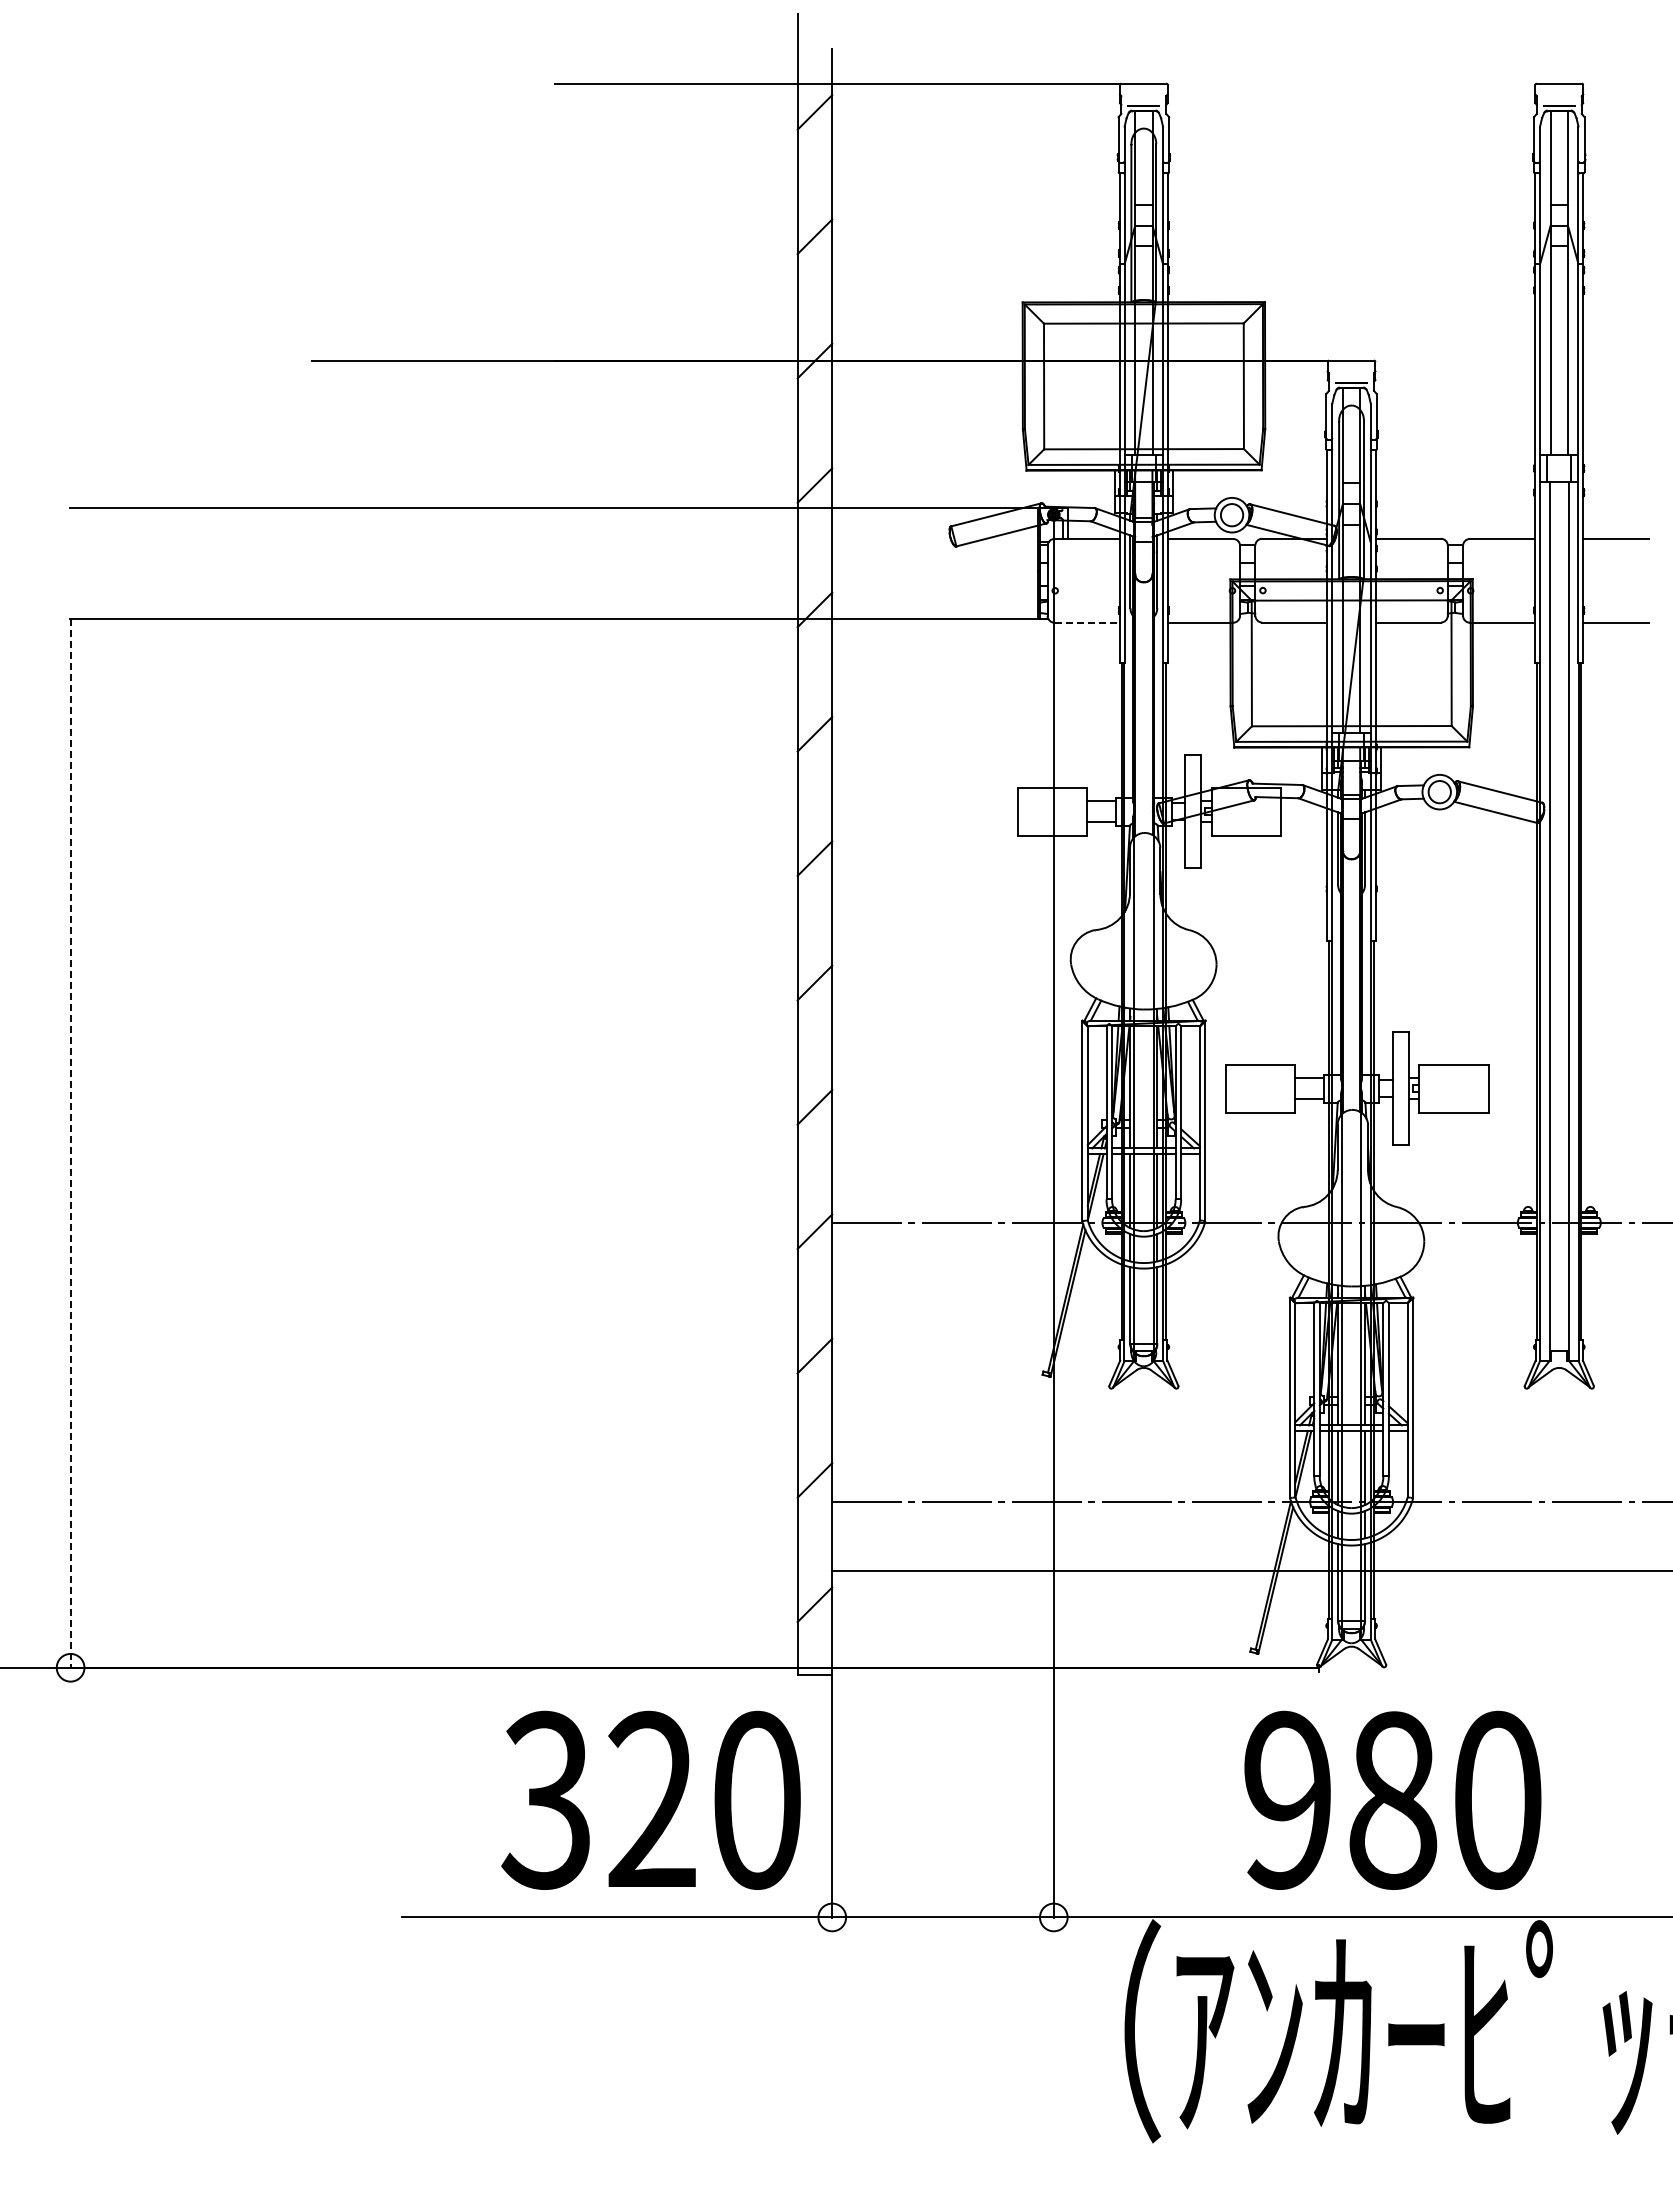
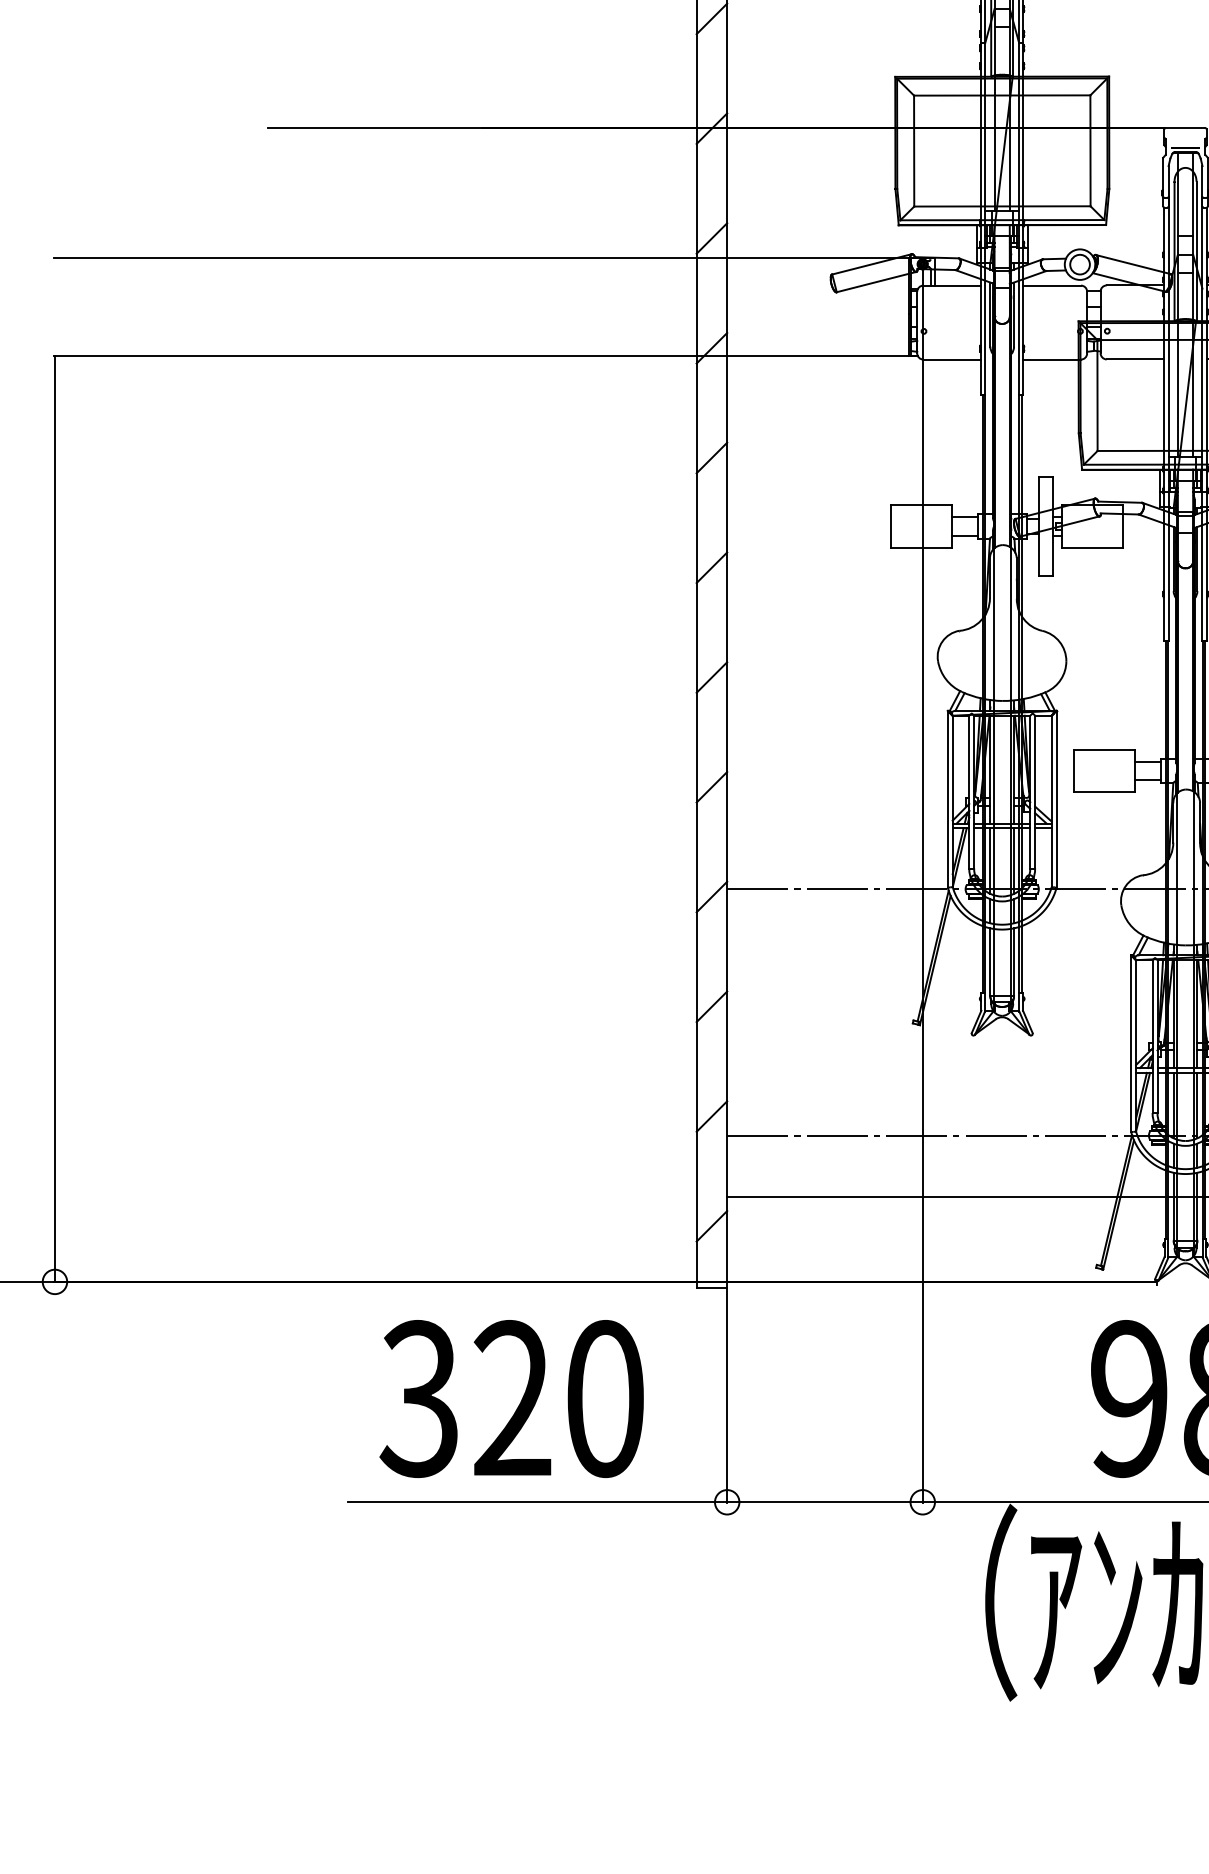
line: (1087, 622) -> (952, 359), dashed -> solid
line: (70, 1143) -> (54, 819), dashed -> solid
text: (650, 1799) -> (511, 1398), moved

